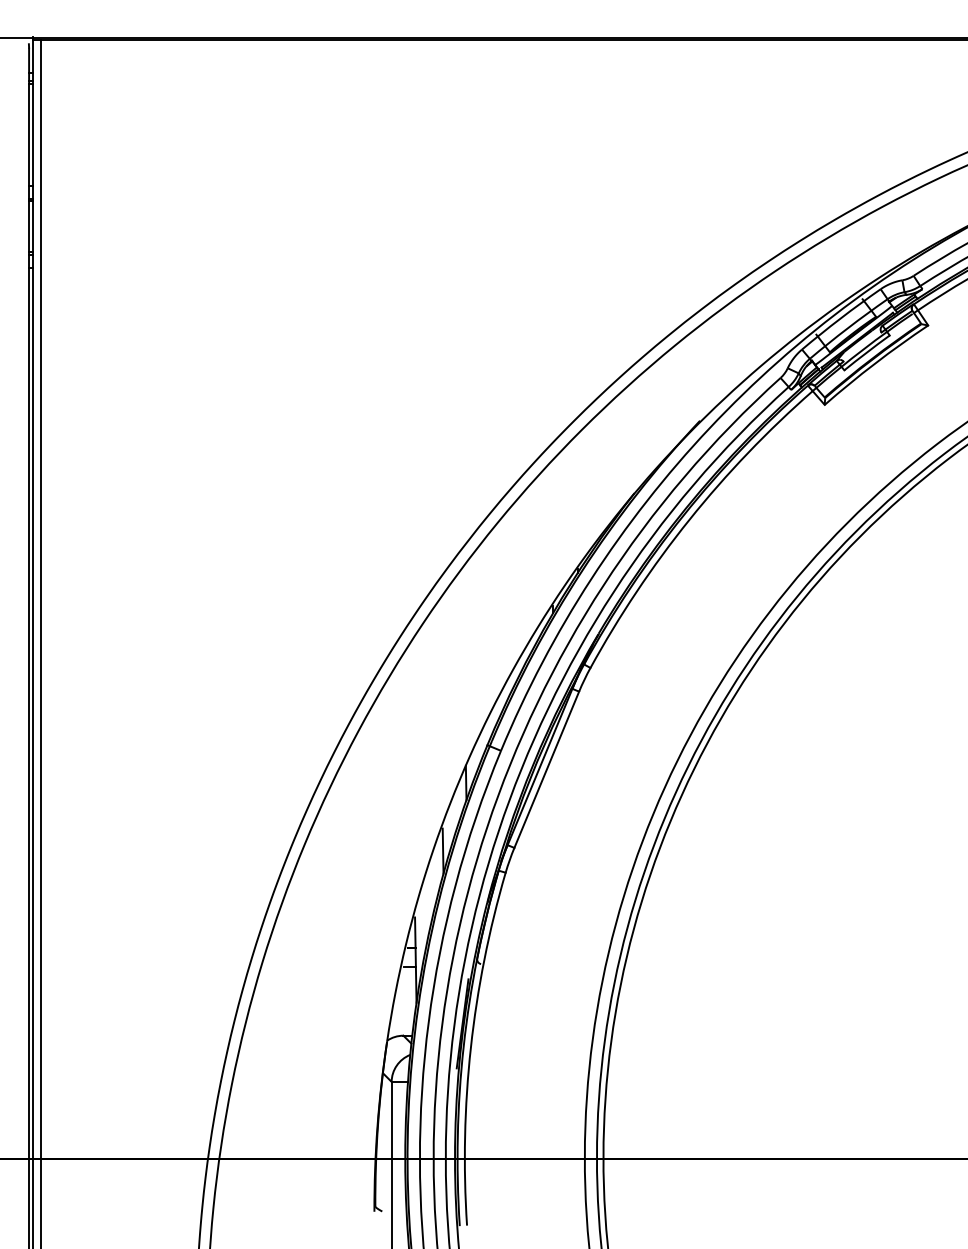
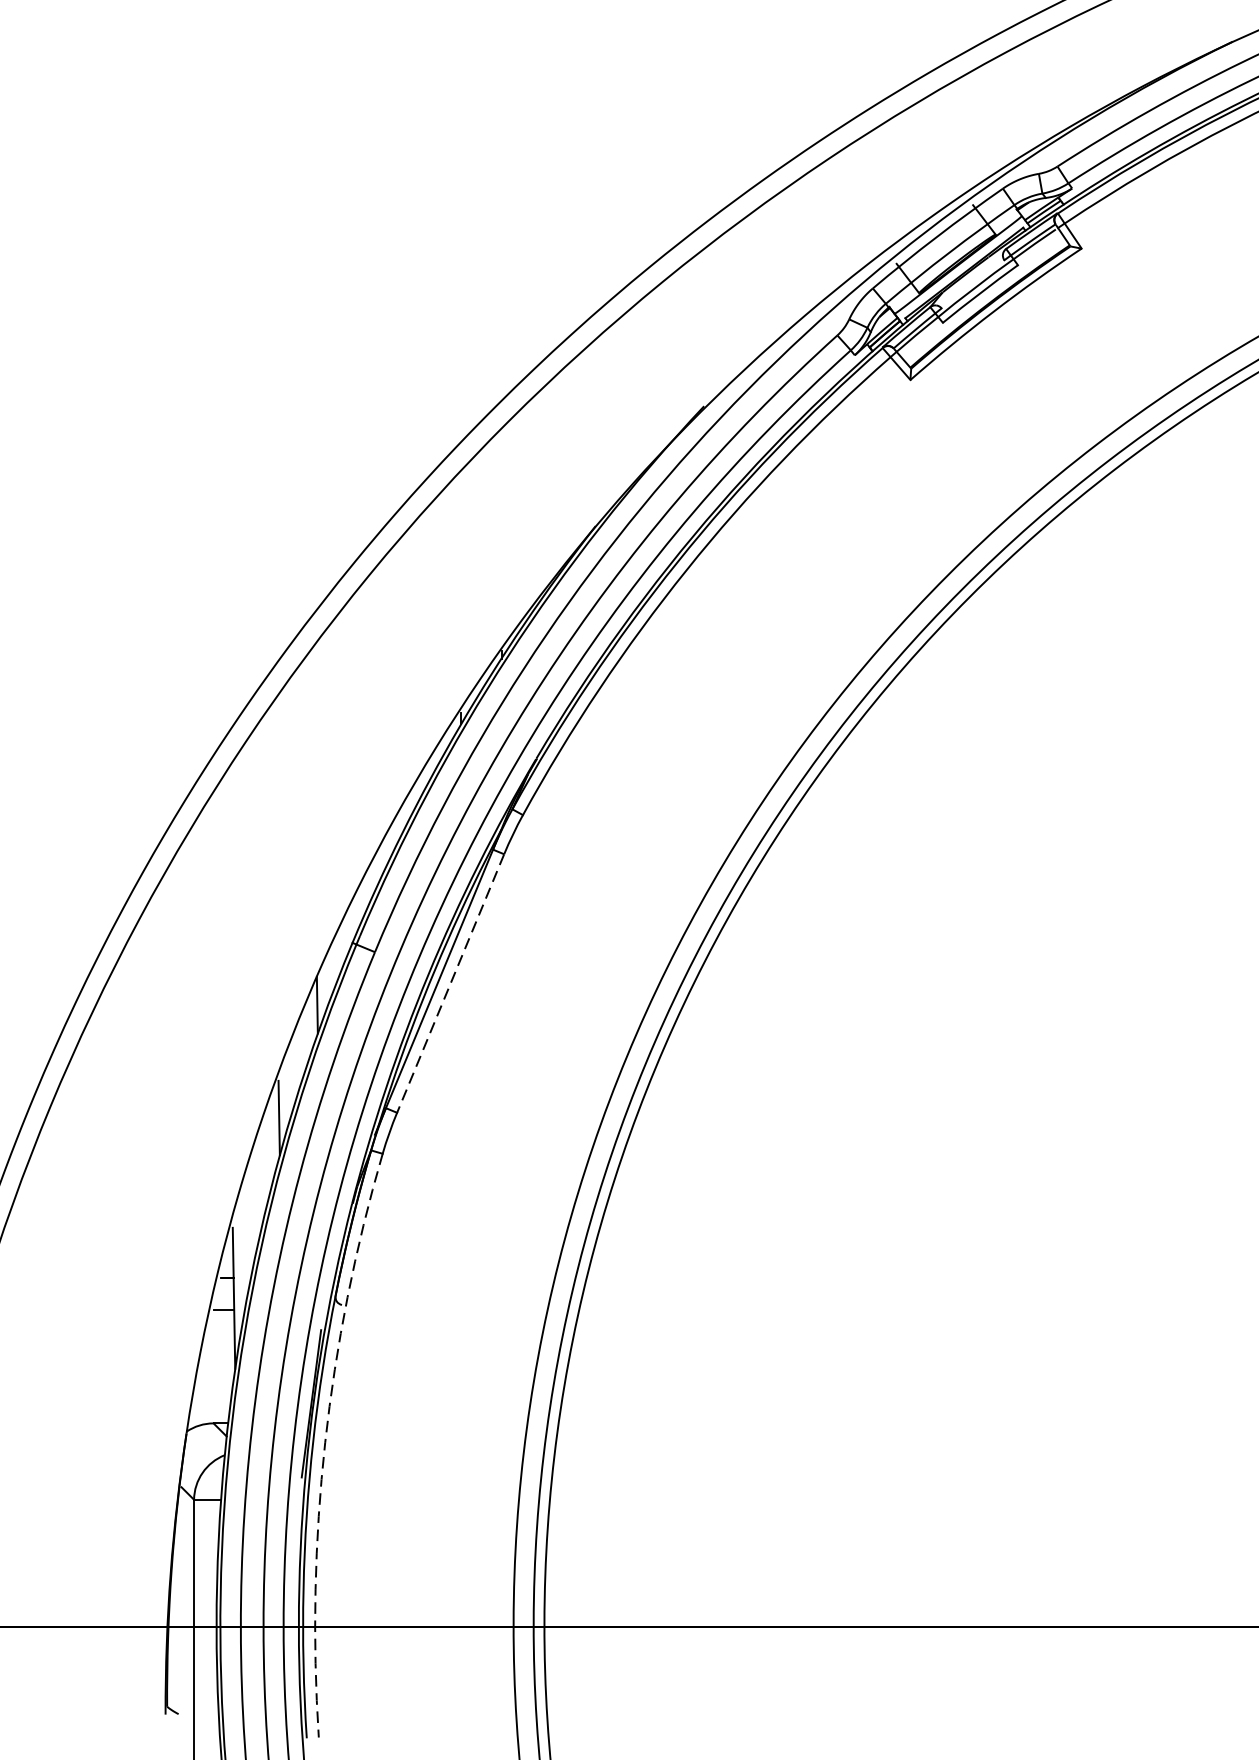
line: (546, 769) -> (450, 983), solid -> dashed
arc: (470, 1047) -> (324, 1442), solid -> dashed

